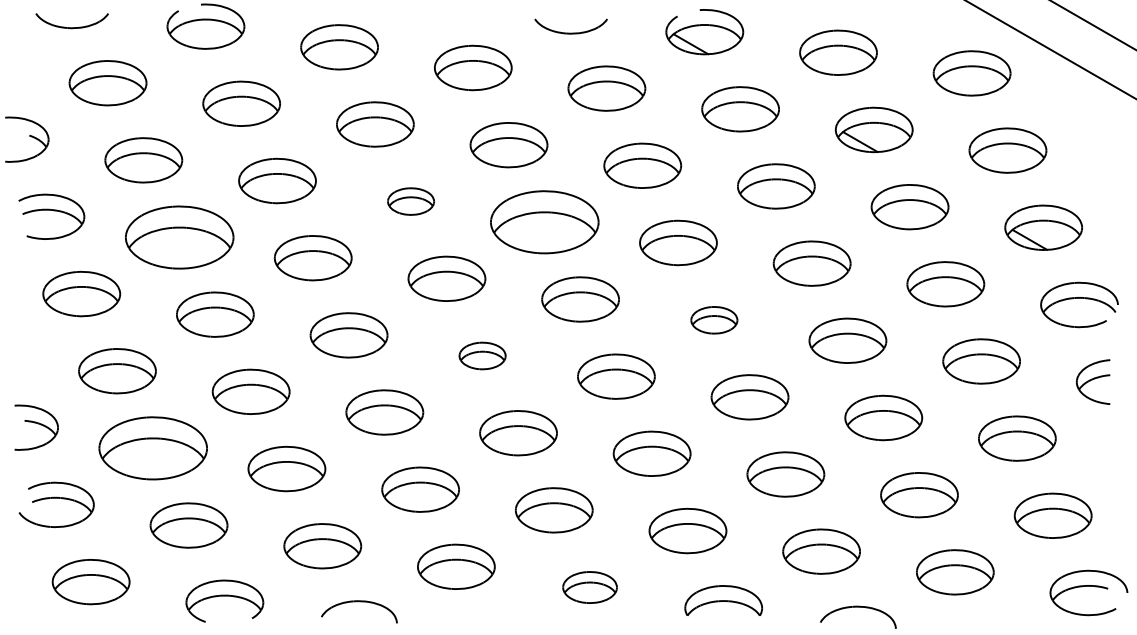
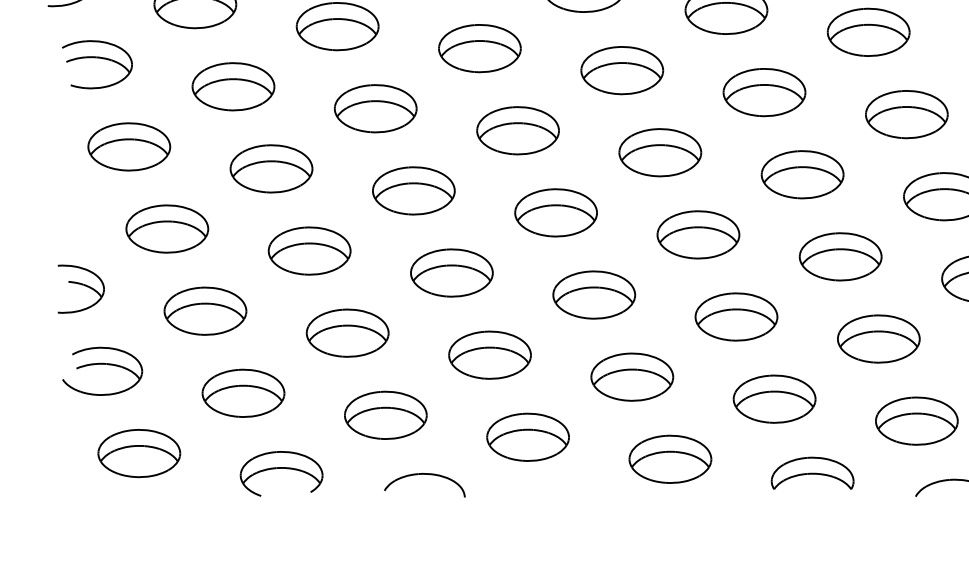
part: (410, 201) -> (479, 48), size x1.67
part: (544, 222) -> (621, 70), size x0.71
part: (179, 237) -> (233, 86), size x0.71
part: (714, 320) -> (802, 175), size x1.67
part: (482, 355) -> (555, 212), size x1.67
part: (153, 448) -> (205, 311), size x0.71
part: (589, 587) -> (669, 459), size x1.43

